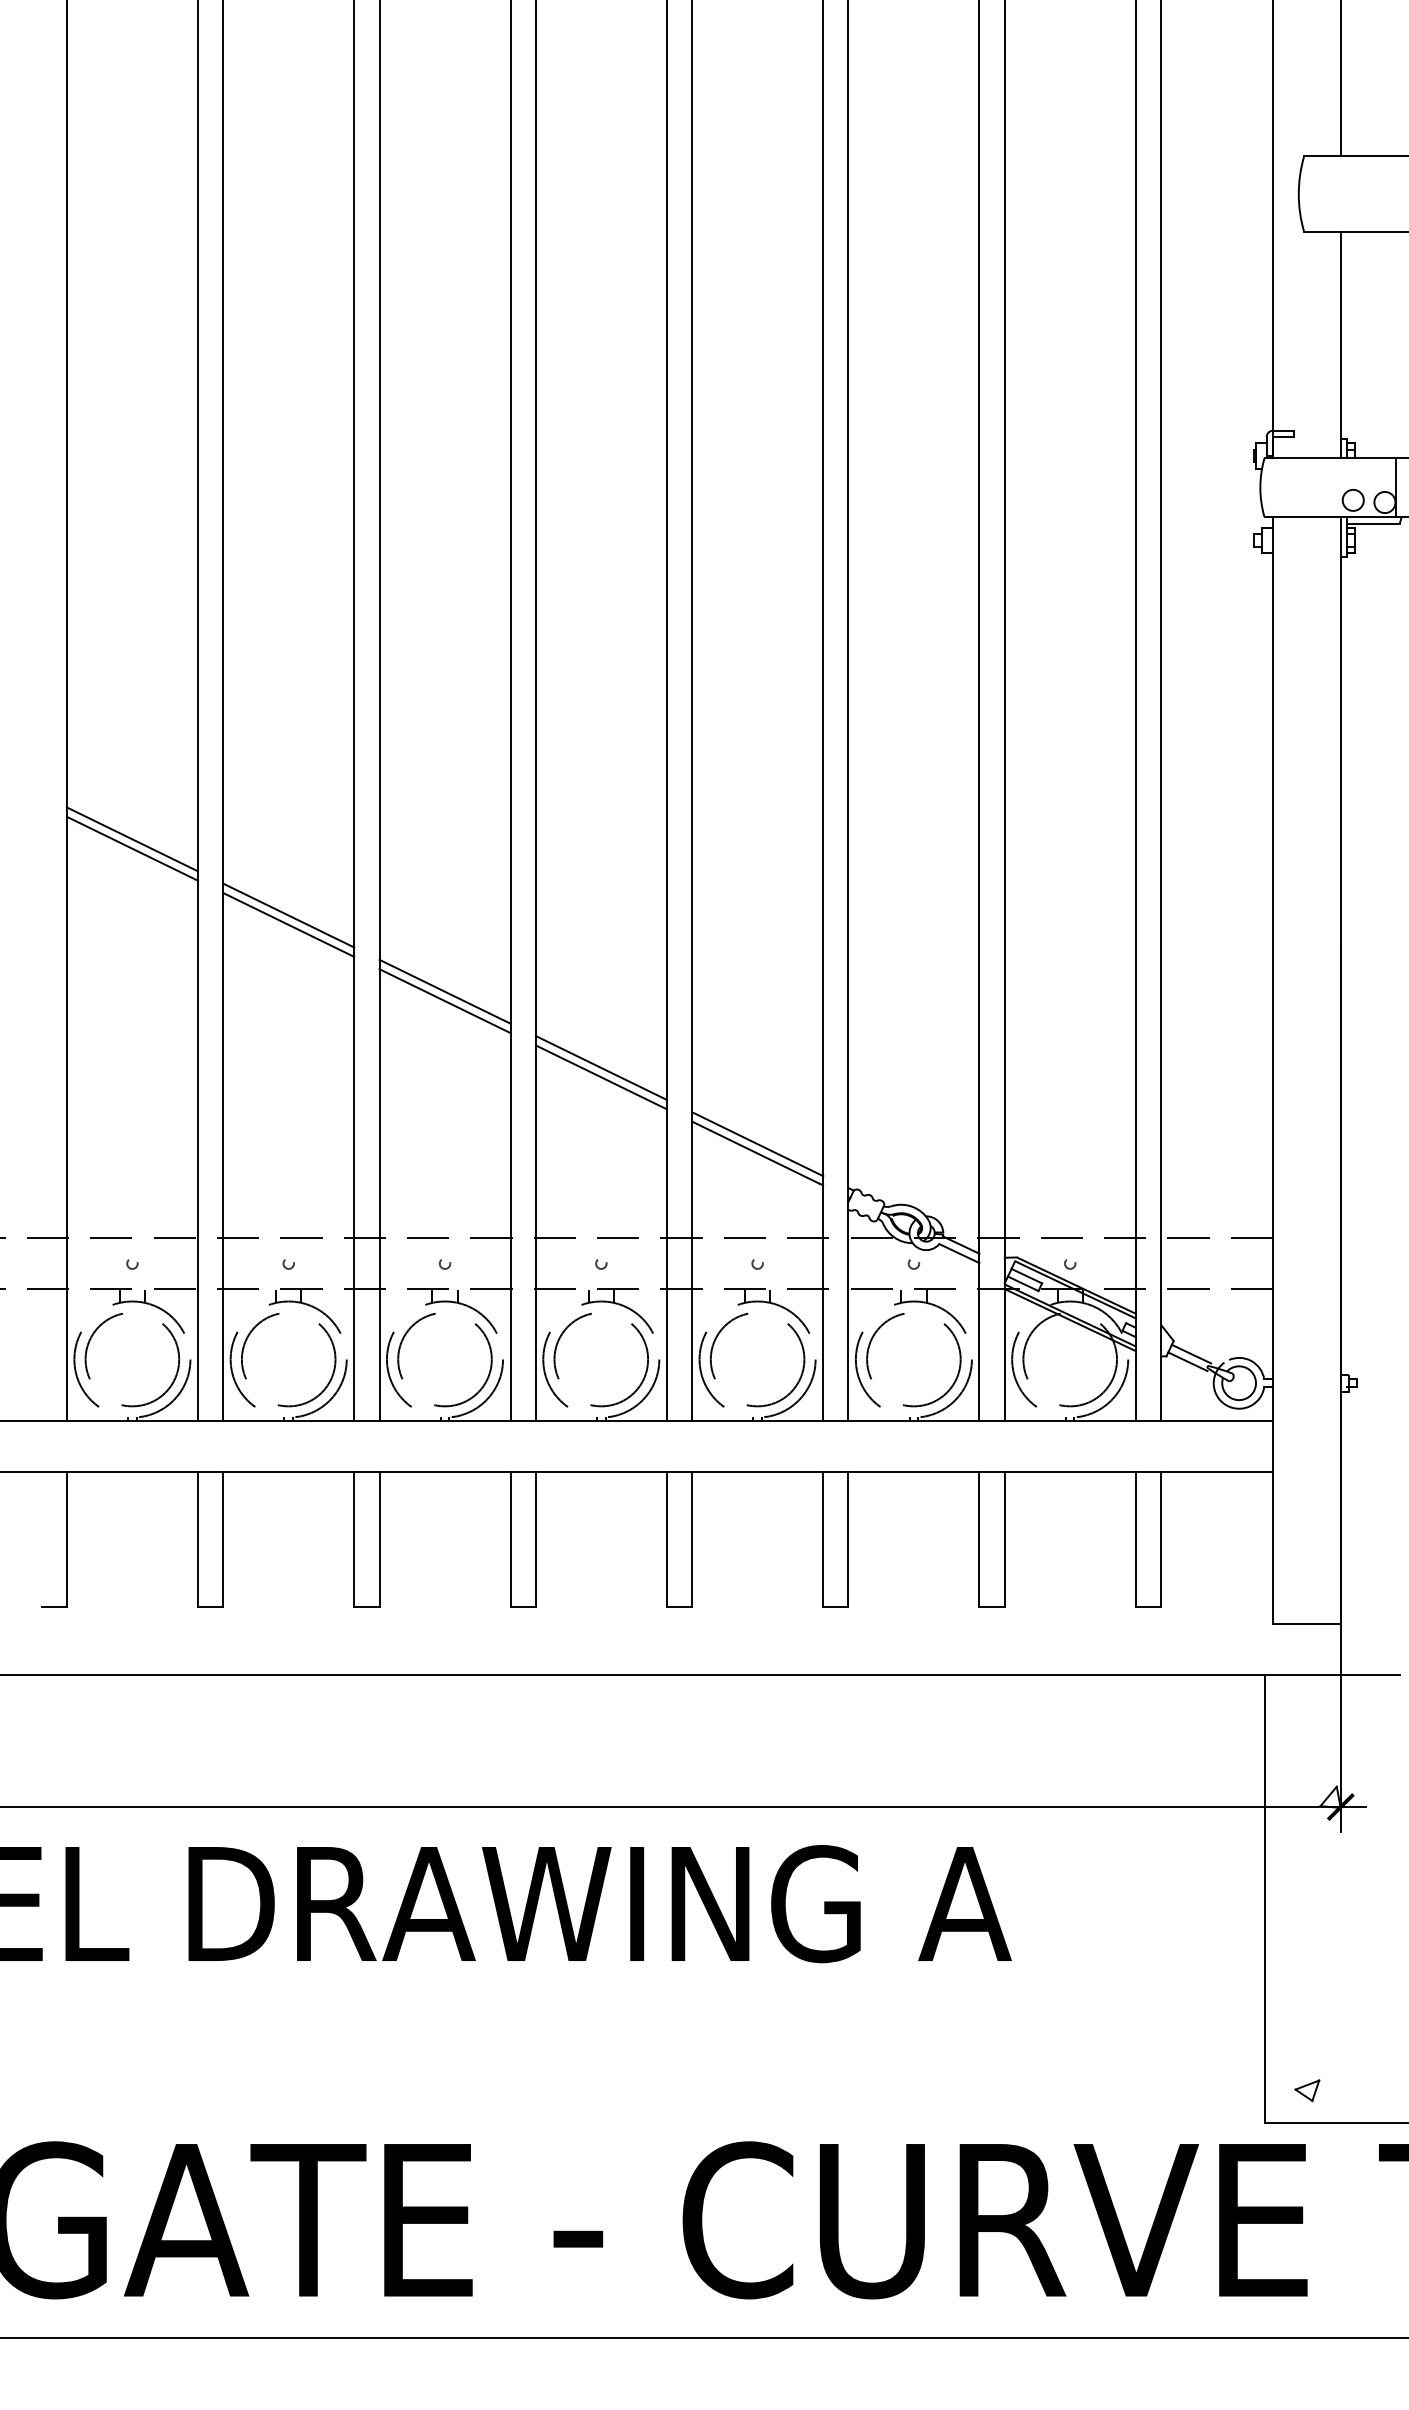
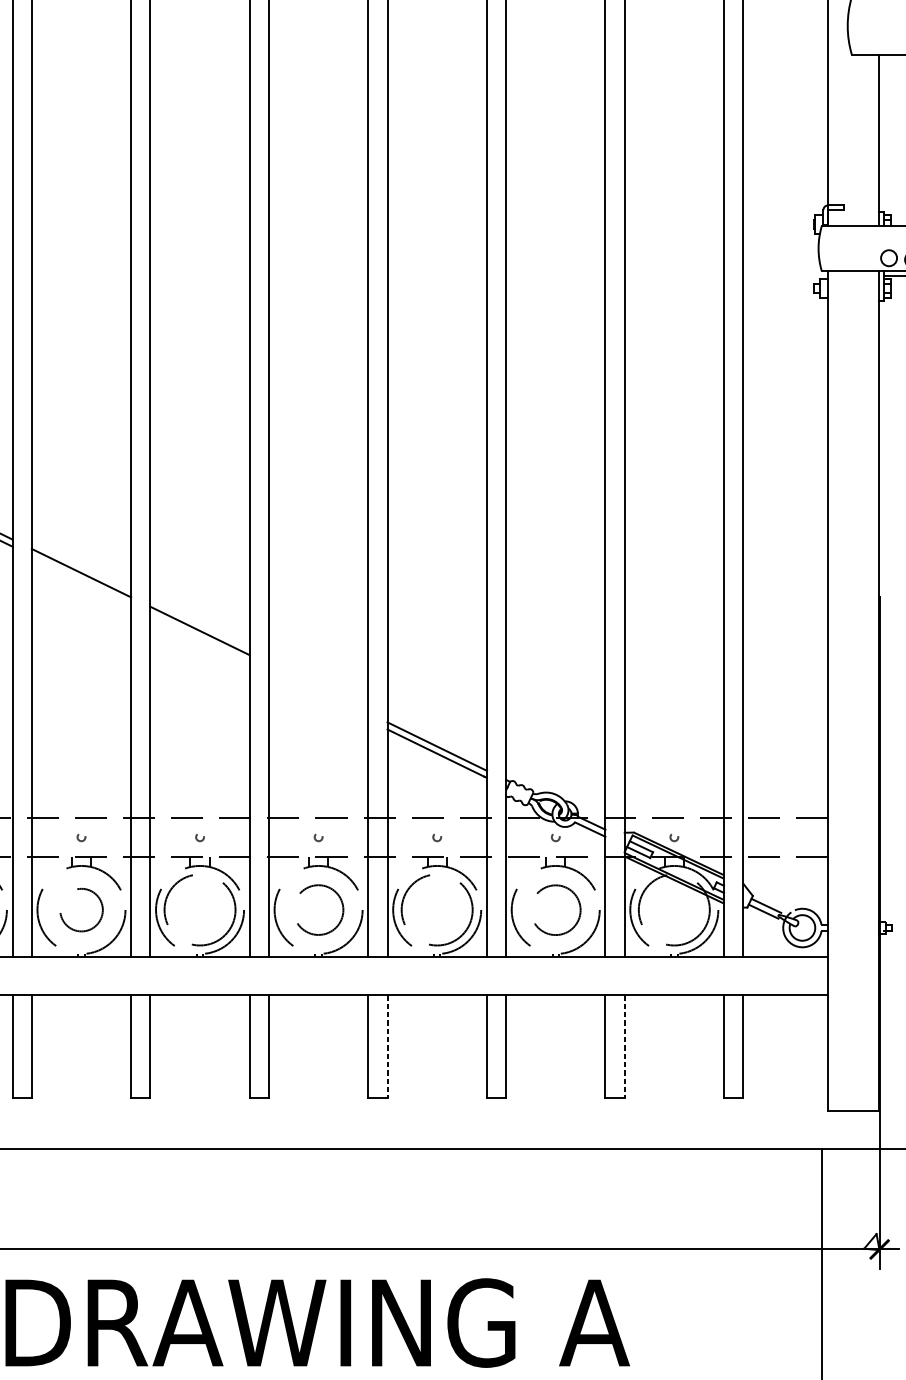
line: (288, 924) -> (81, 579), removed
line: (444, 1001) -> (199, 638), removed
line: (600, 1067) -> (318, 688), removed
line: (600, 1077) -> (318, 696), removed
circle: (288, 1359) -> (81, 909), size x0.6
circle: (600, 1359) -> (318, 909), size x0.7
circle: (913, 1360) -> (555, 910), size x0.7
line: (692, 1539) -> (387, 1046), solid -> dashed
line: (1004, 1539) -> (624, 1046), solid -> dashed

